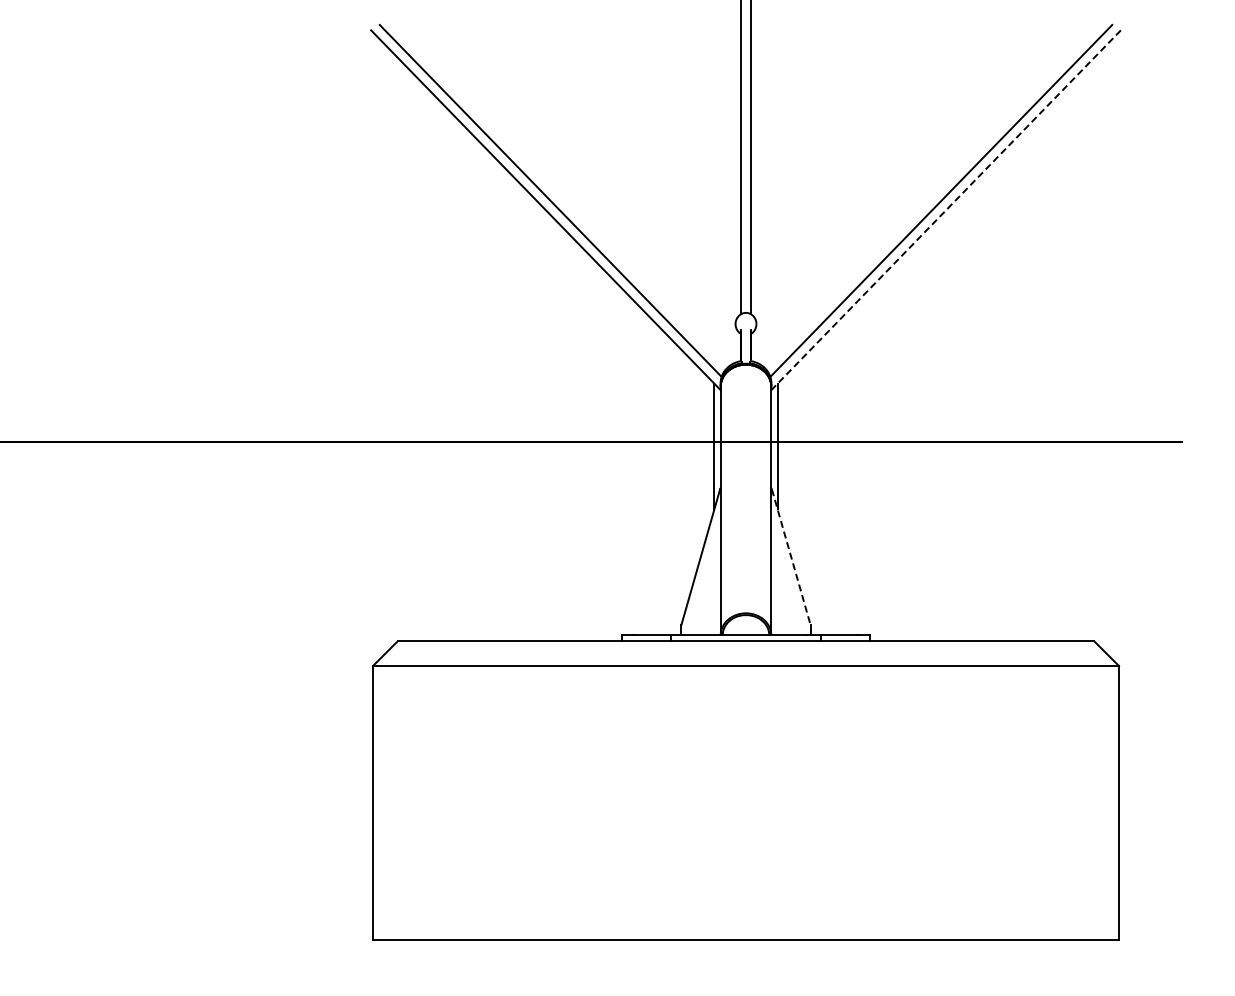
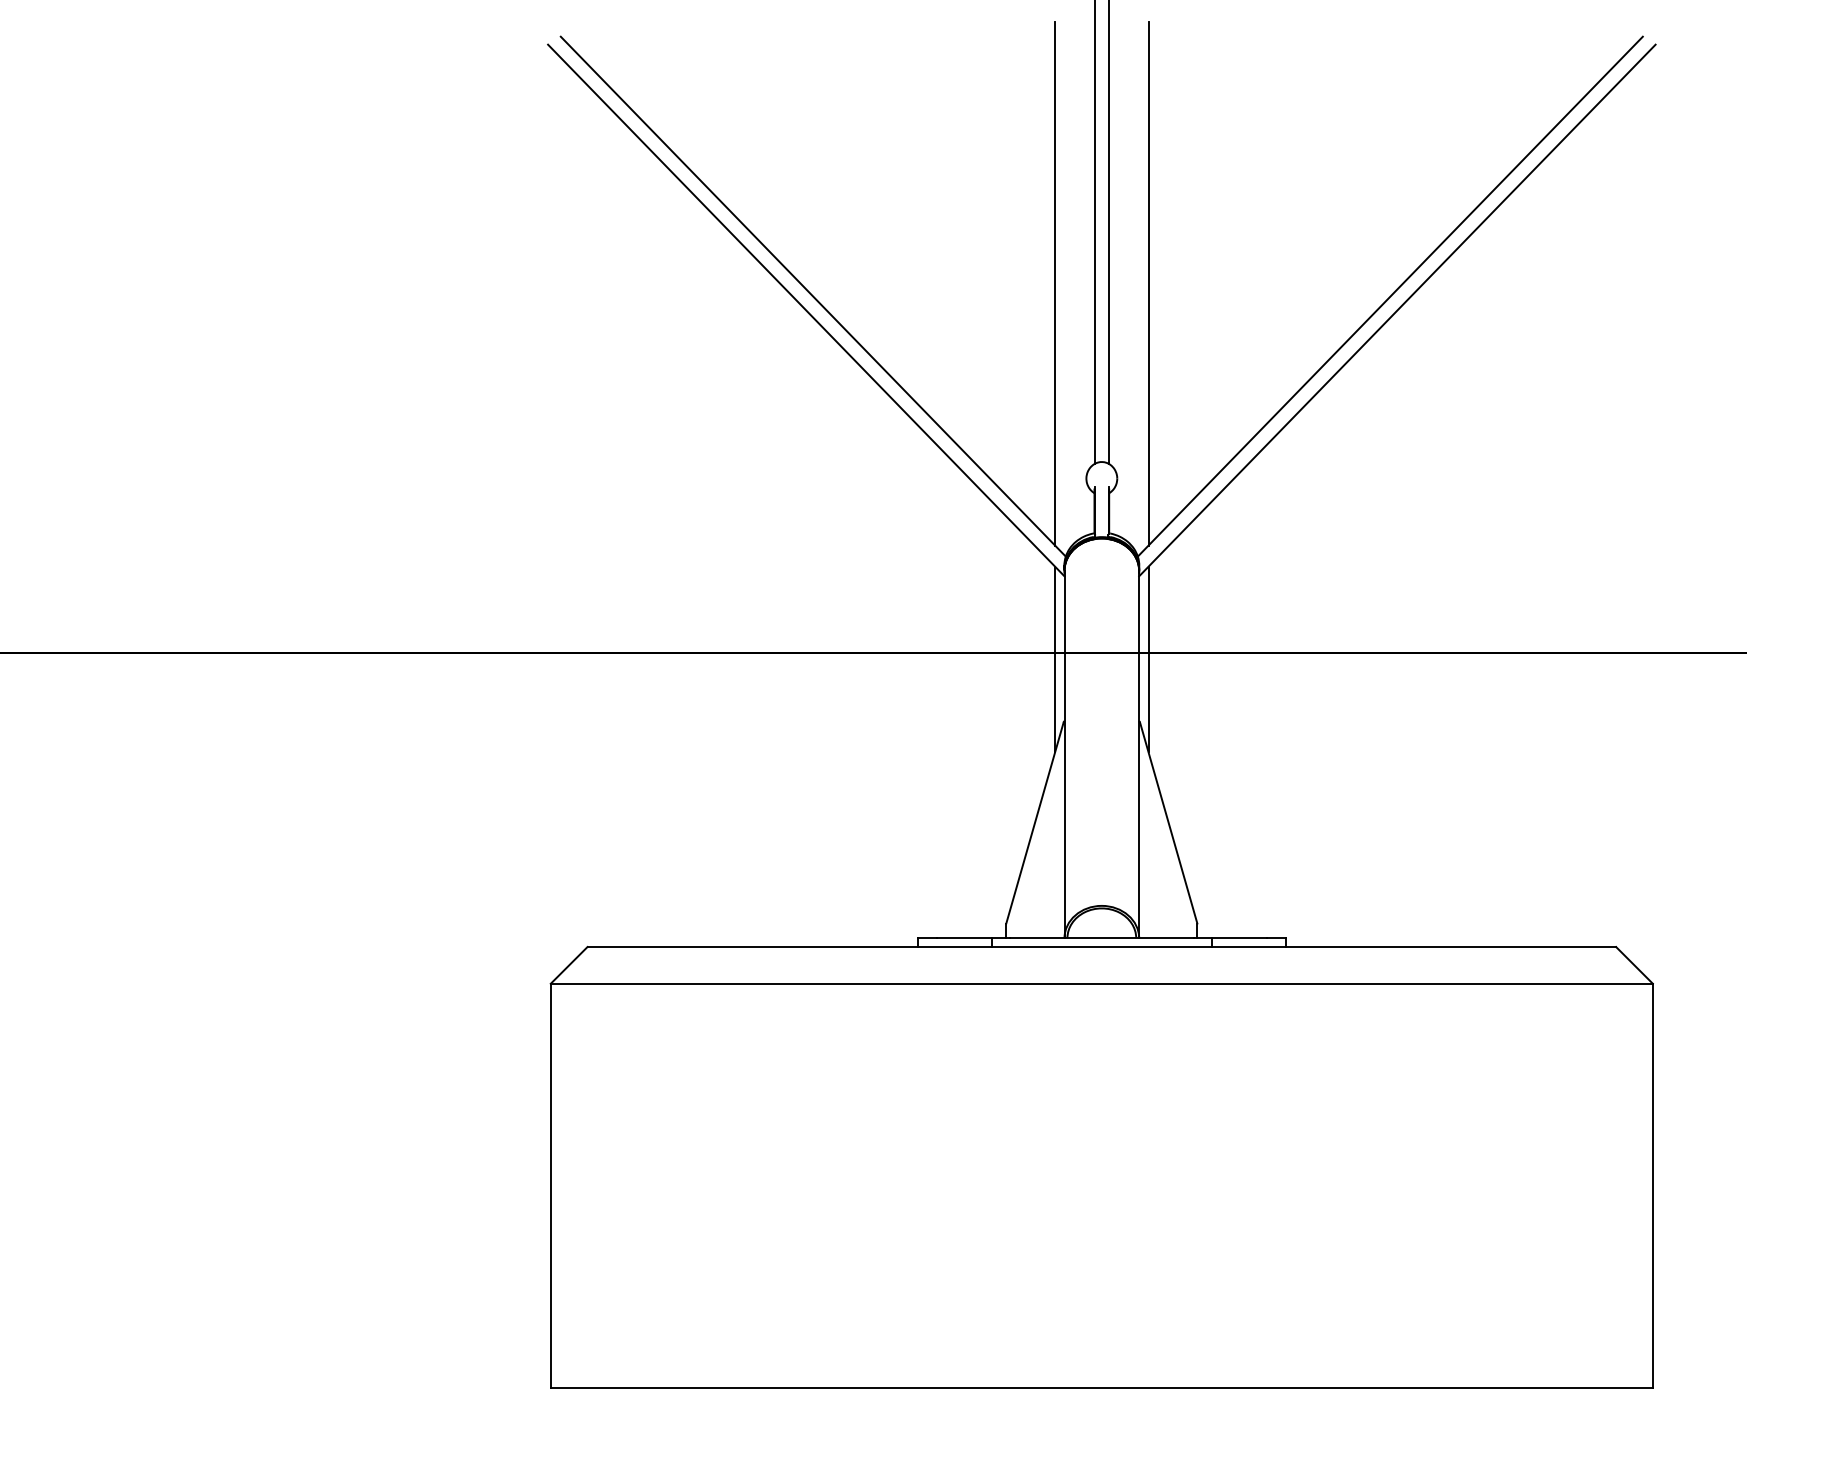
line: (714, 192) -> (1055, 284), added
line: (777, 192) -> (1148, 284), added
line: (946, 210) -> (1397, 310), dashed -> solid
line: (791, 557) -> (1169, 823), dashed -> solid

